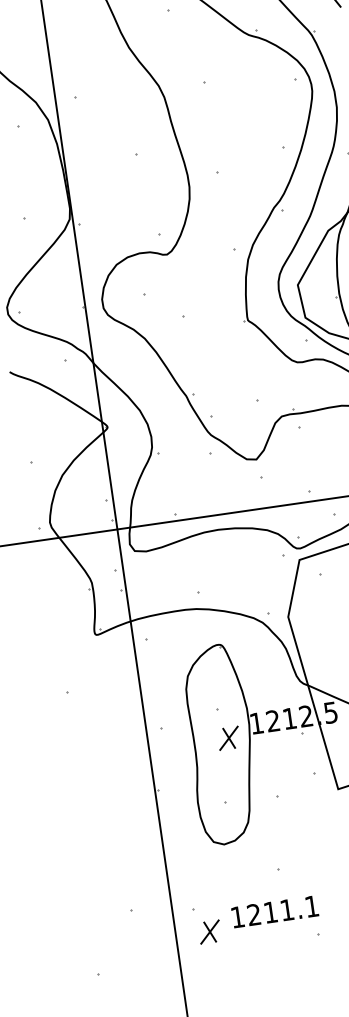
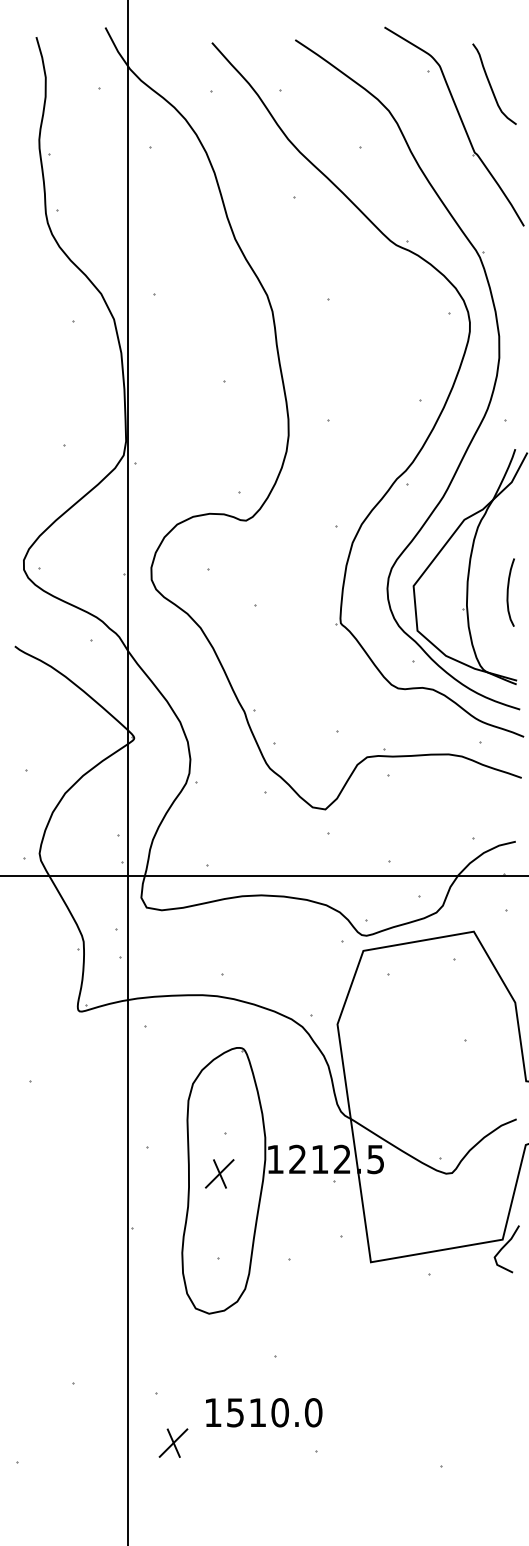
part: (228, 738) -> (219, 1173), moved
text: (283, 910) -> (274, 1412), 1211.1 -> 1510.0
part: (209, 931) -> (173, 1442), moved

